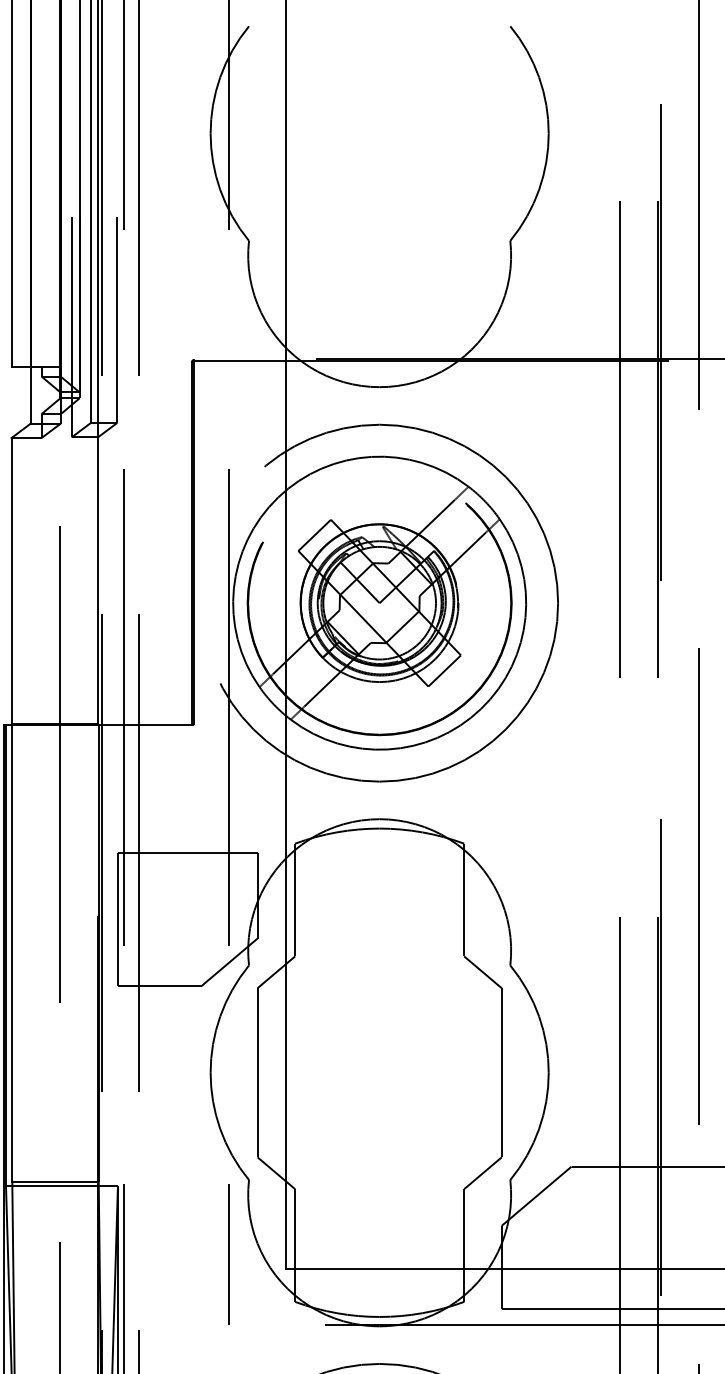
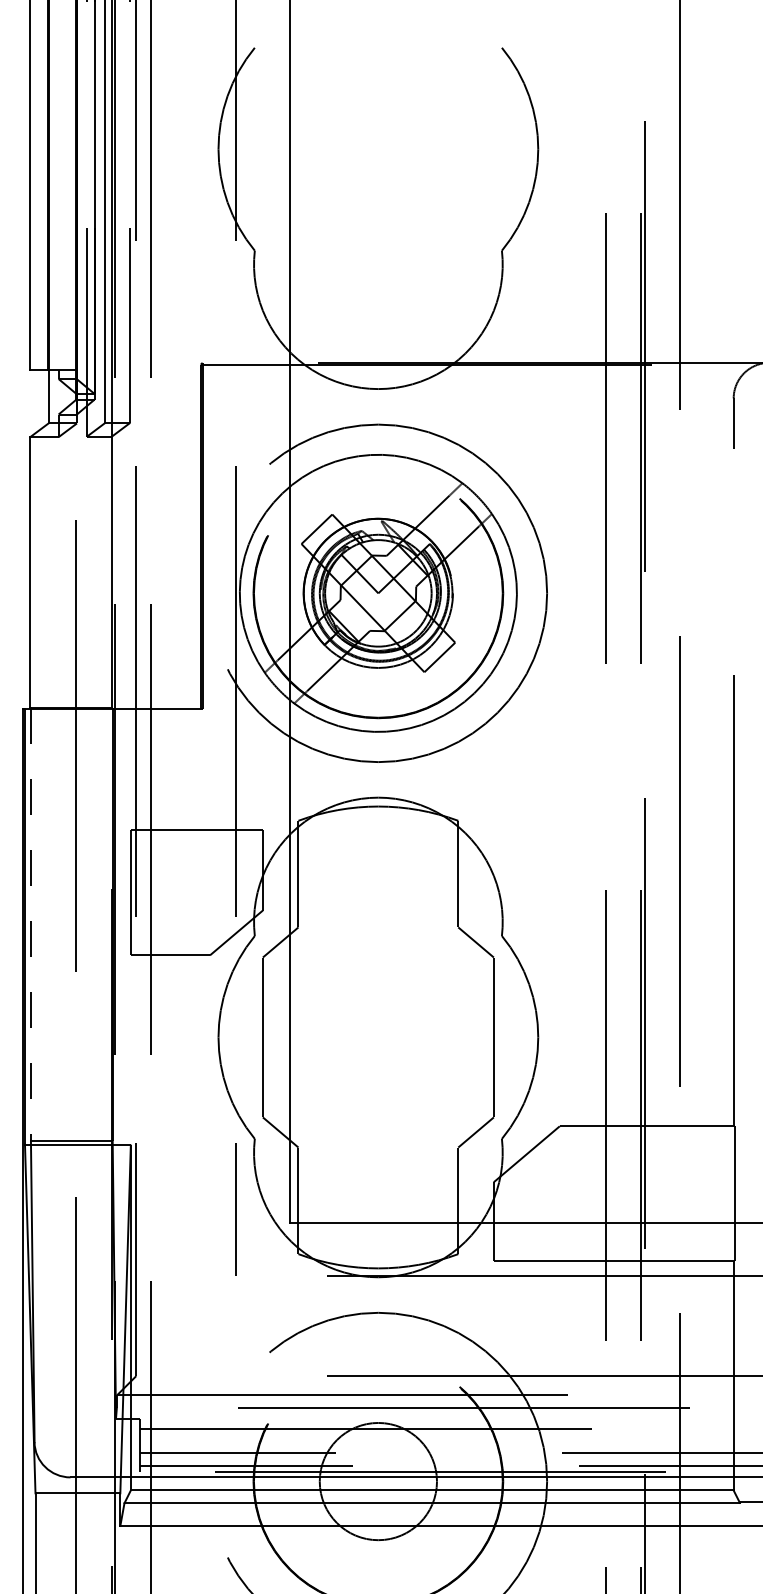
line: (11, 953) -> (30, 924), solid -> dashed

